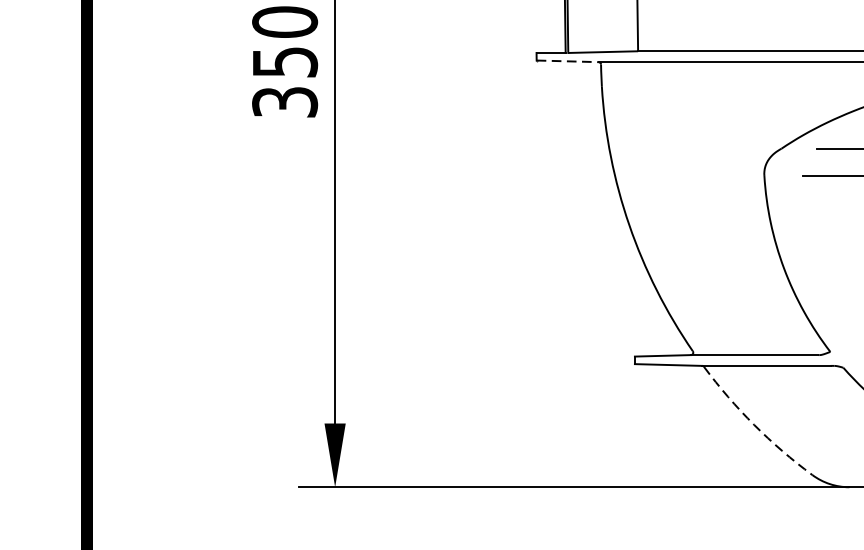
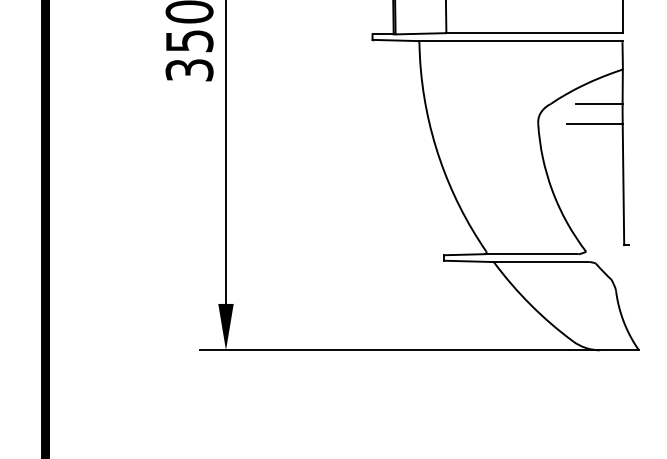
line: (568, 61) -> (395, 40), dashed -> solid
arc: (753, 425) -> (530, 305), dashed -> solid

